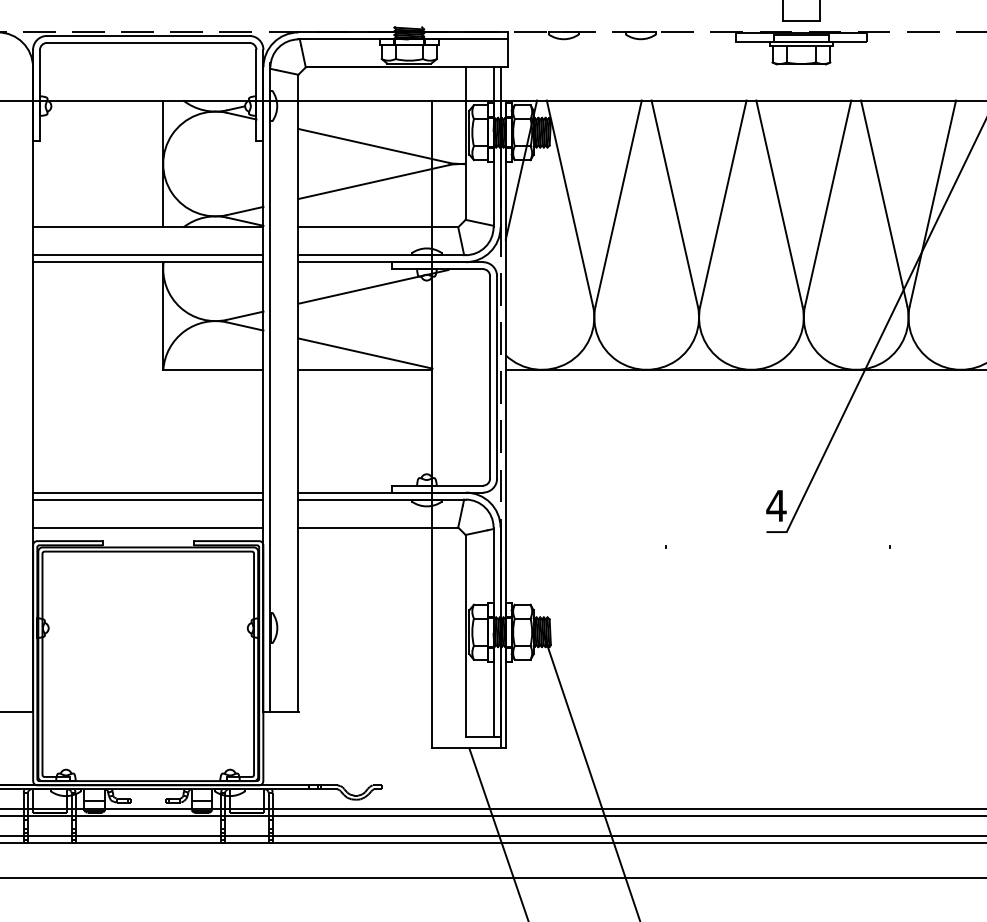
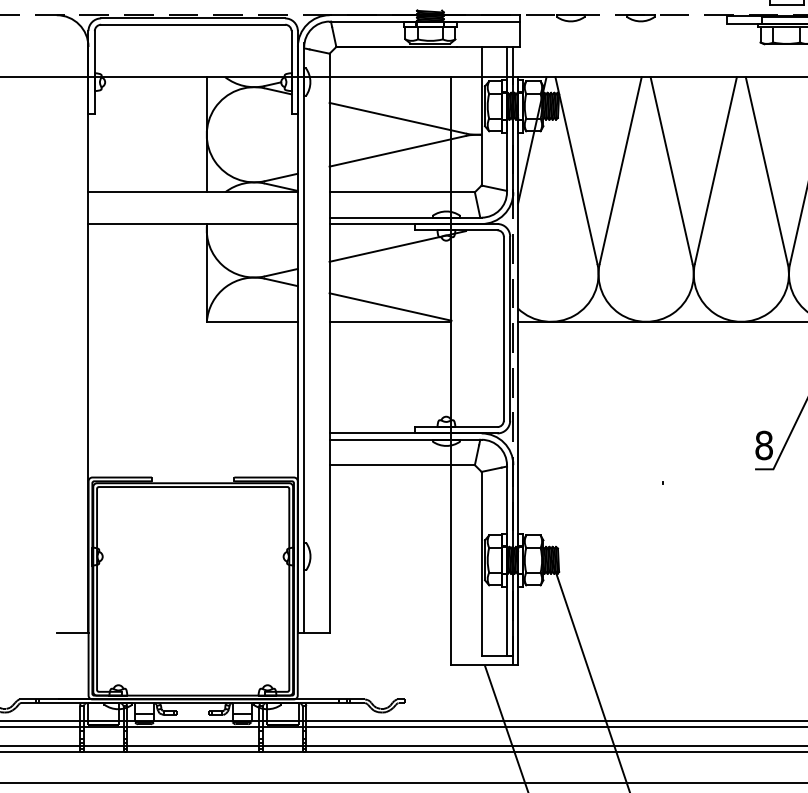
line: (148, 255) -> (193, 217), removed
line: (148, 492) -> (193, 433), removed
line: (148, 499) -> (193, 439), removed
text: (776, 505) -> (764, 445), 4 -> 8
line: (148, 527) -> (193, 465), removed

